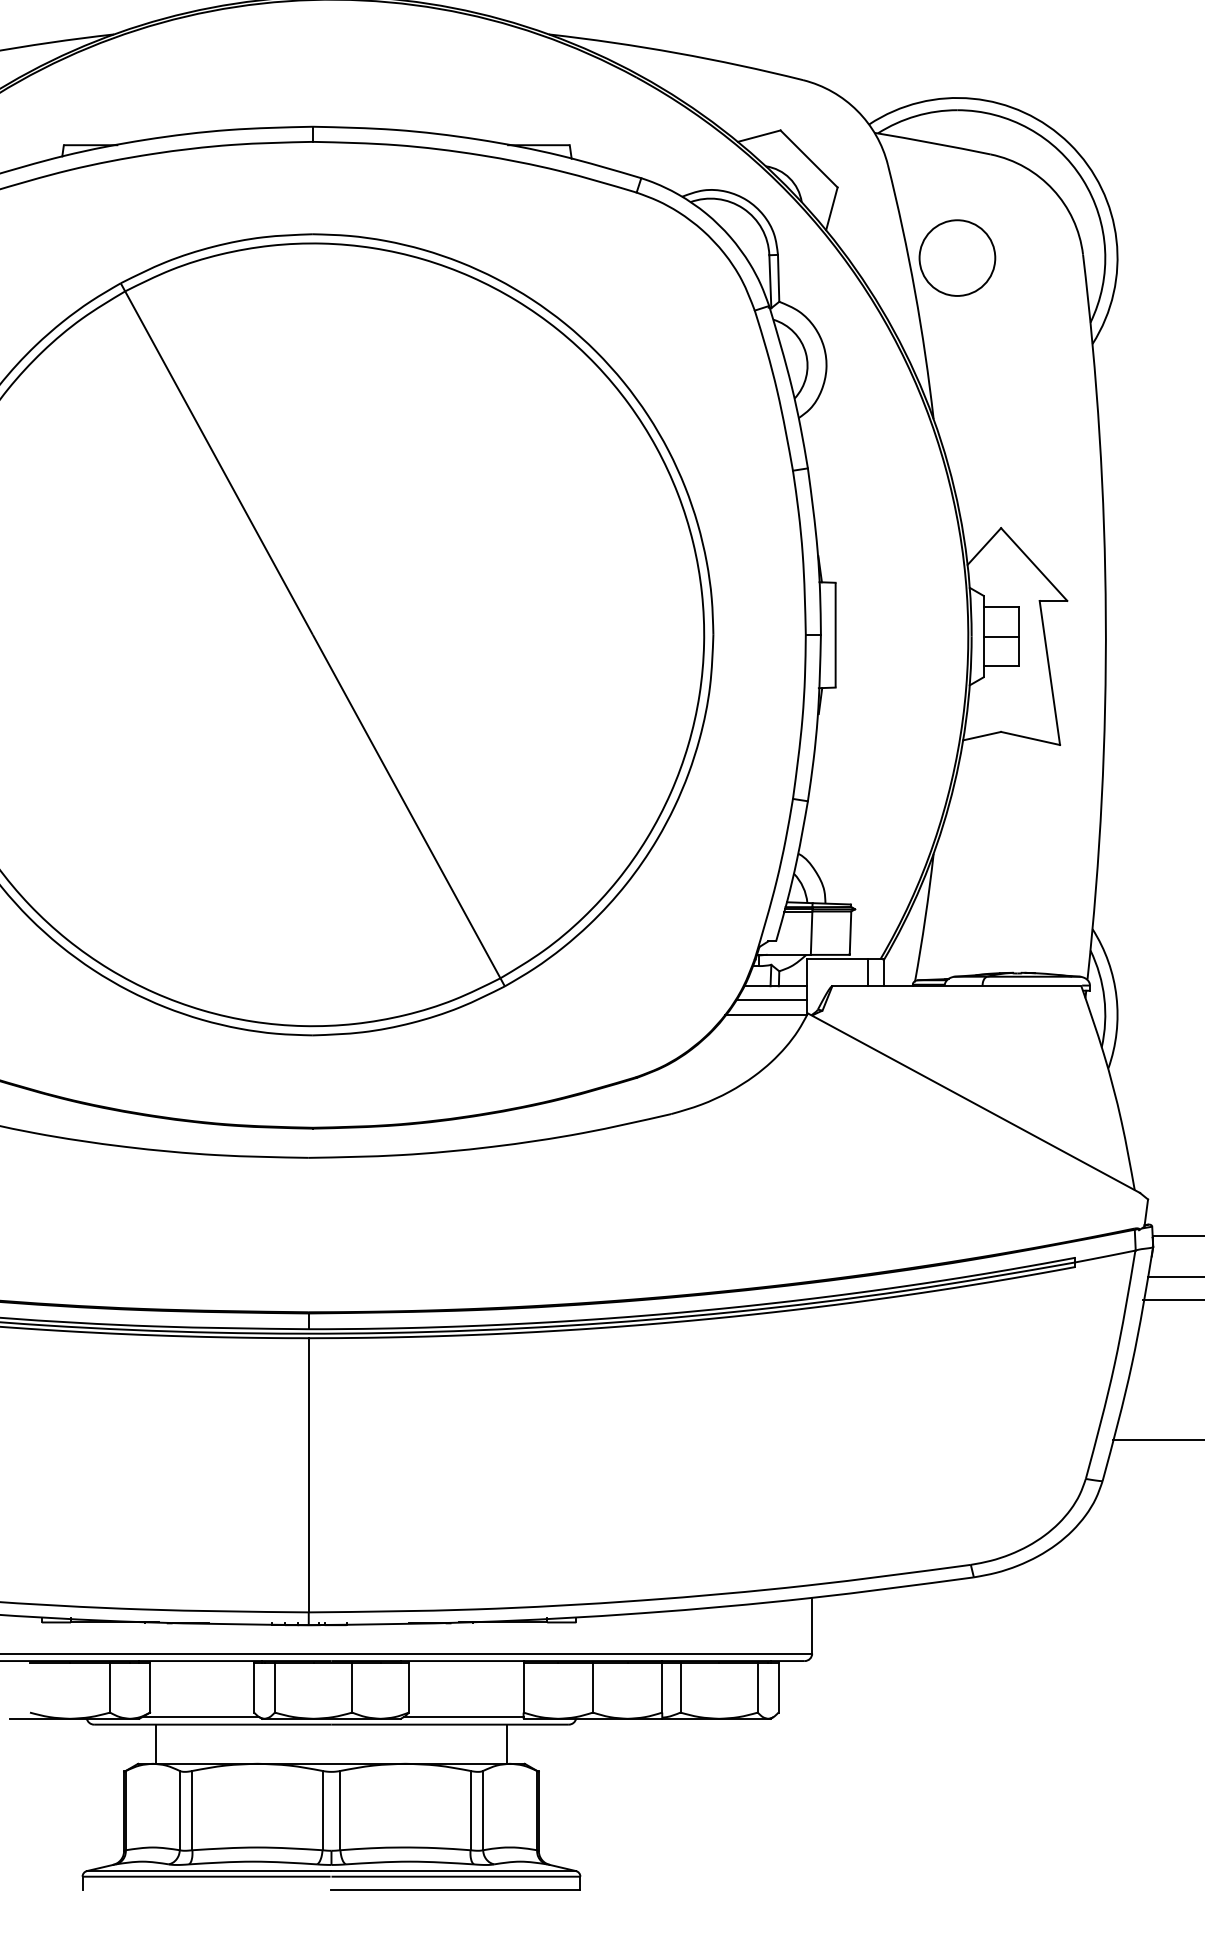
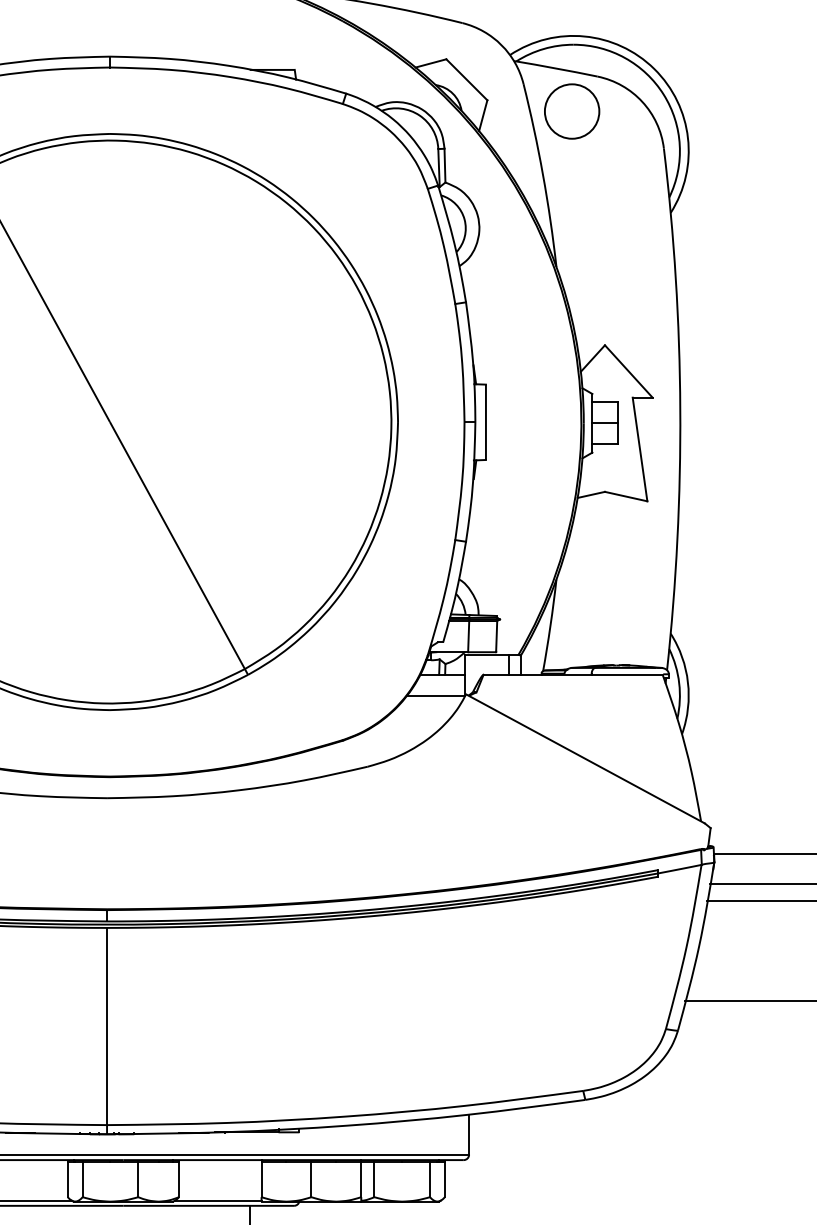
circle: (957, 257) -> (572, 111), moved
line: (771, 999) -> (439, 684), removed

